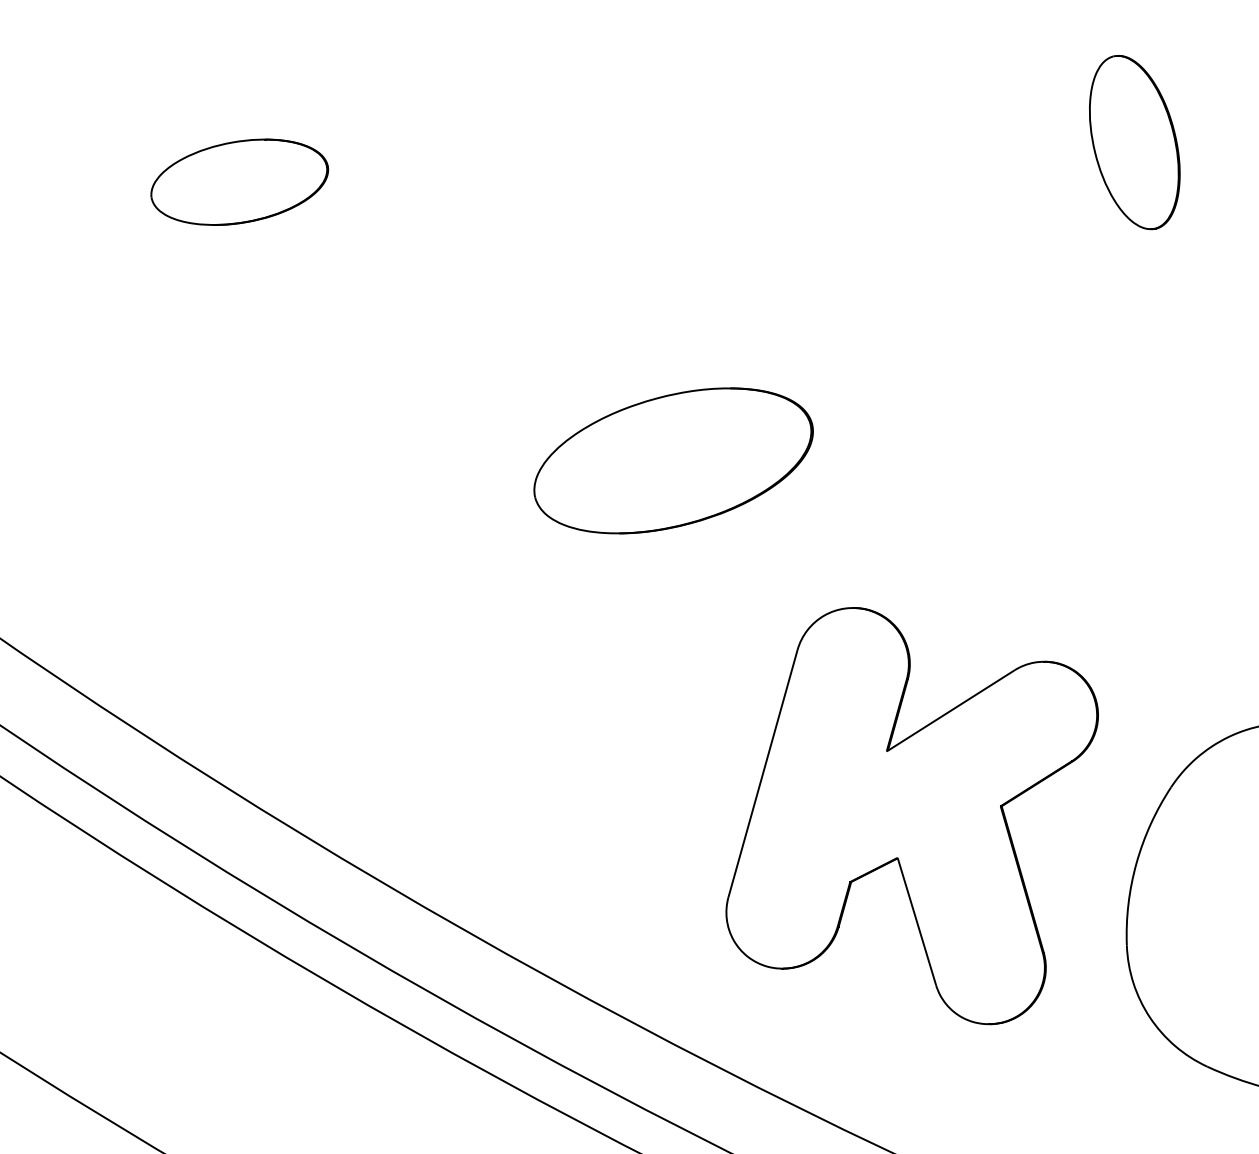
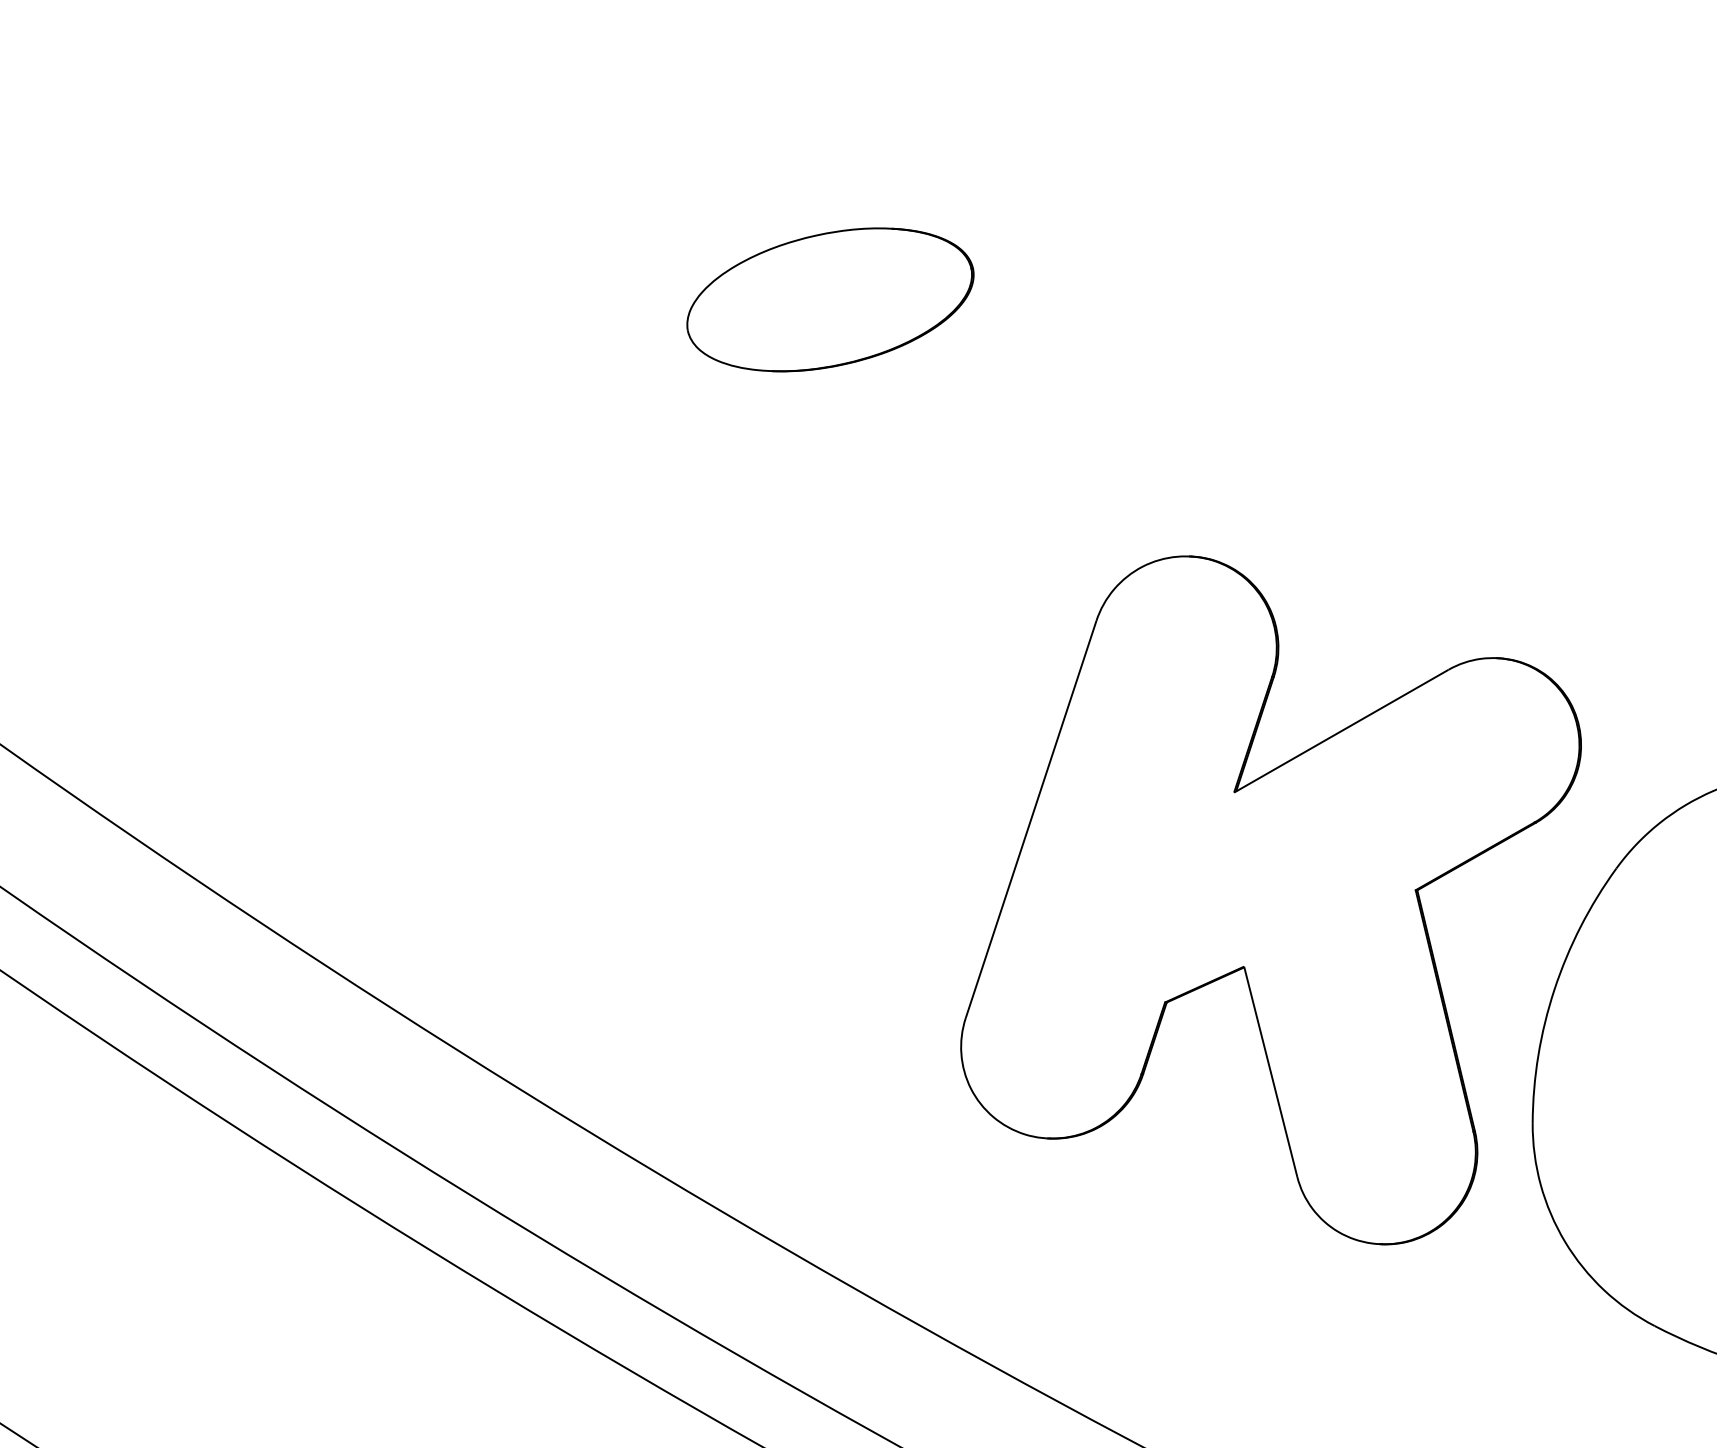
part: (673, 460) -> (830, 299), size x0.62
part: (911, 816) -> (1269, 900), moved

